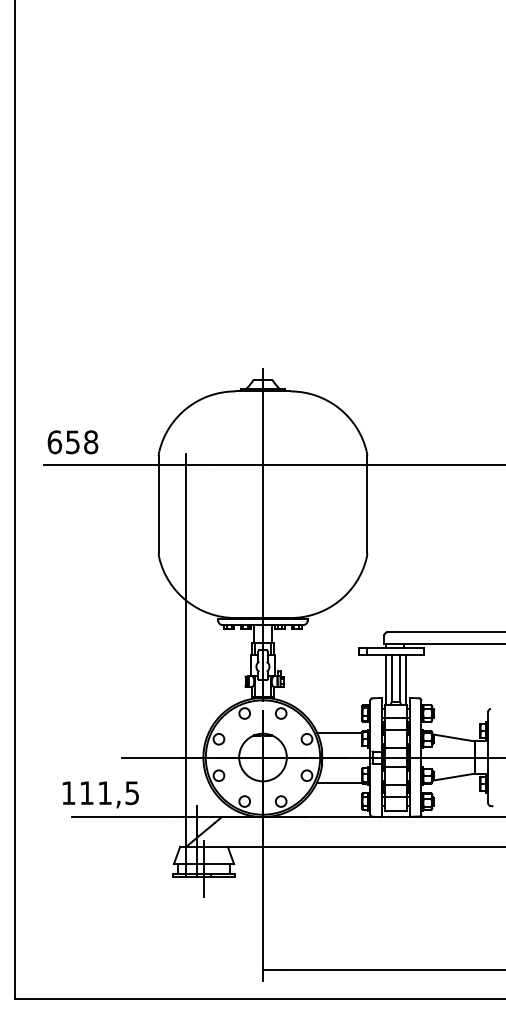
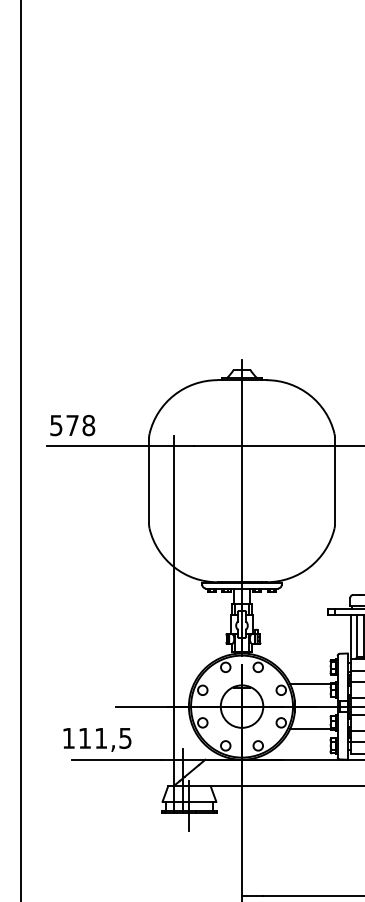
text: (63, 442) -> (64, 425), 658 -> 578

